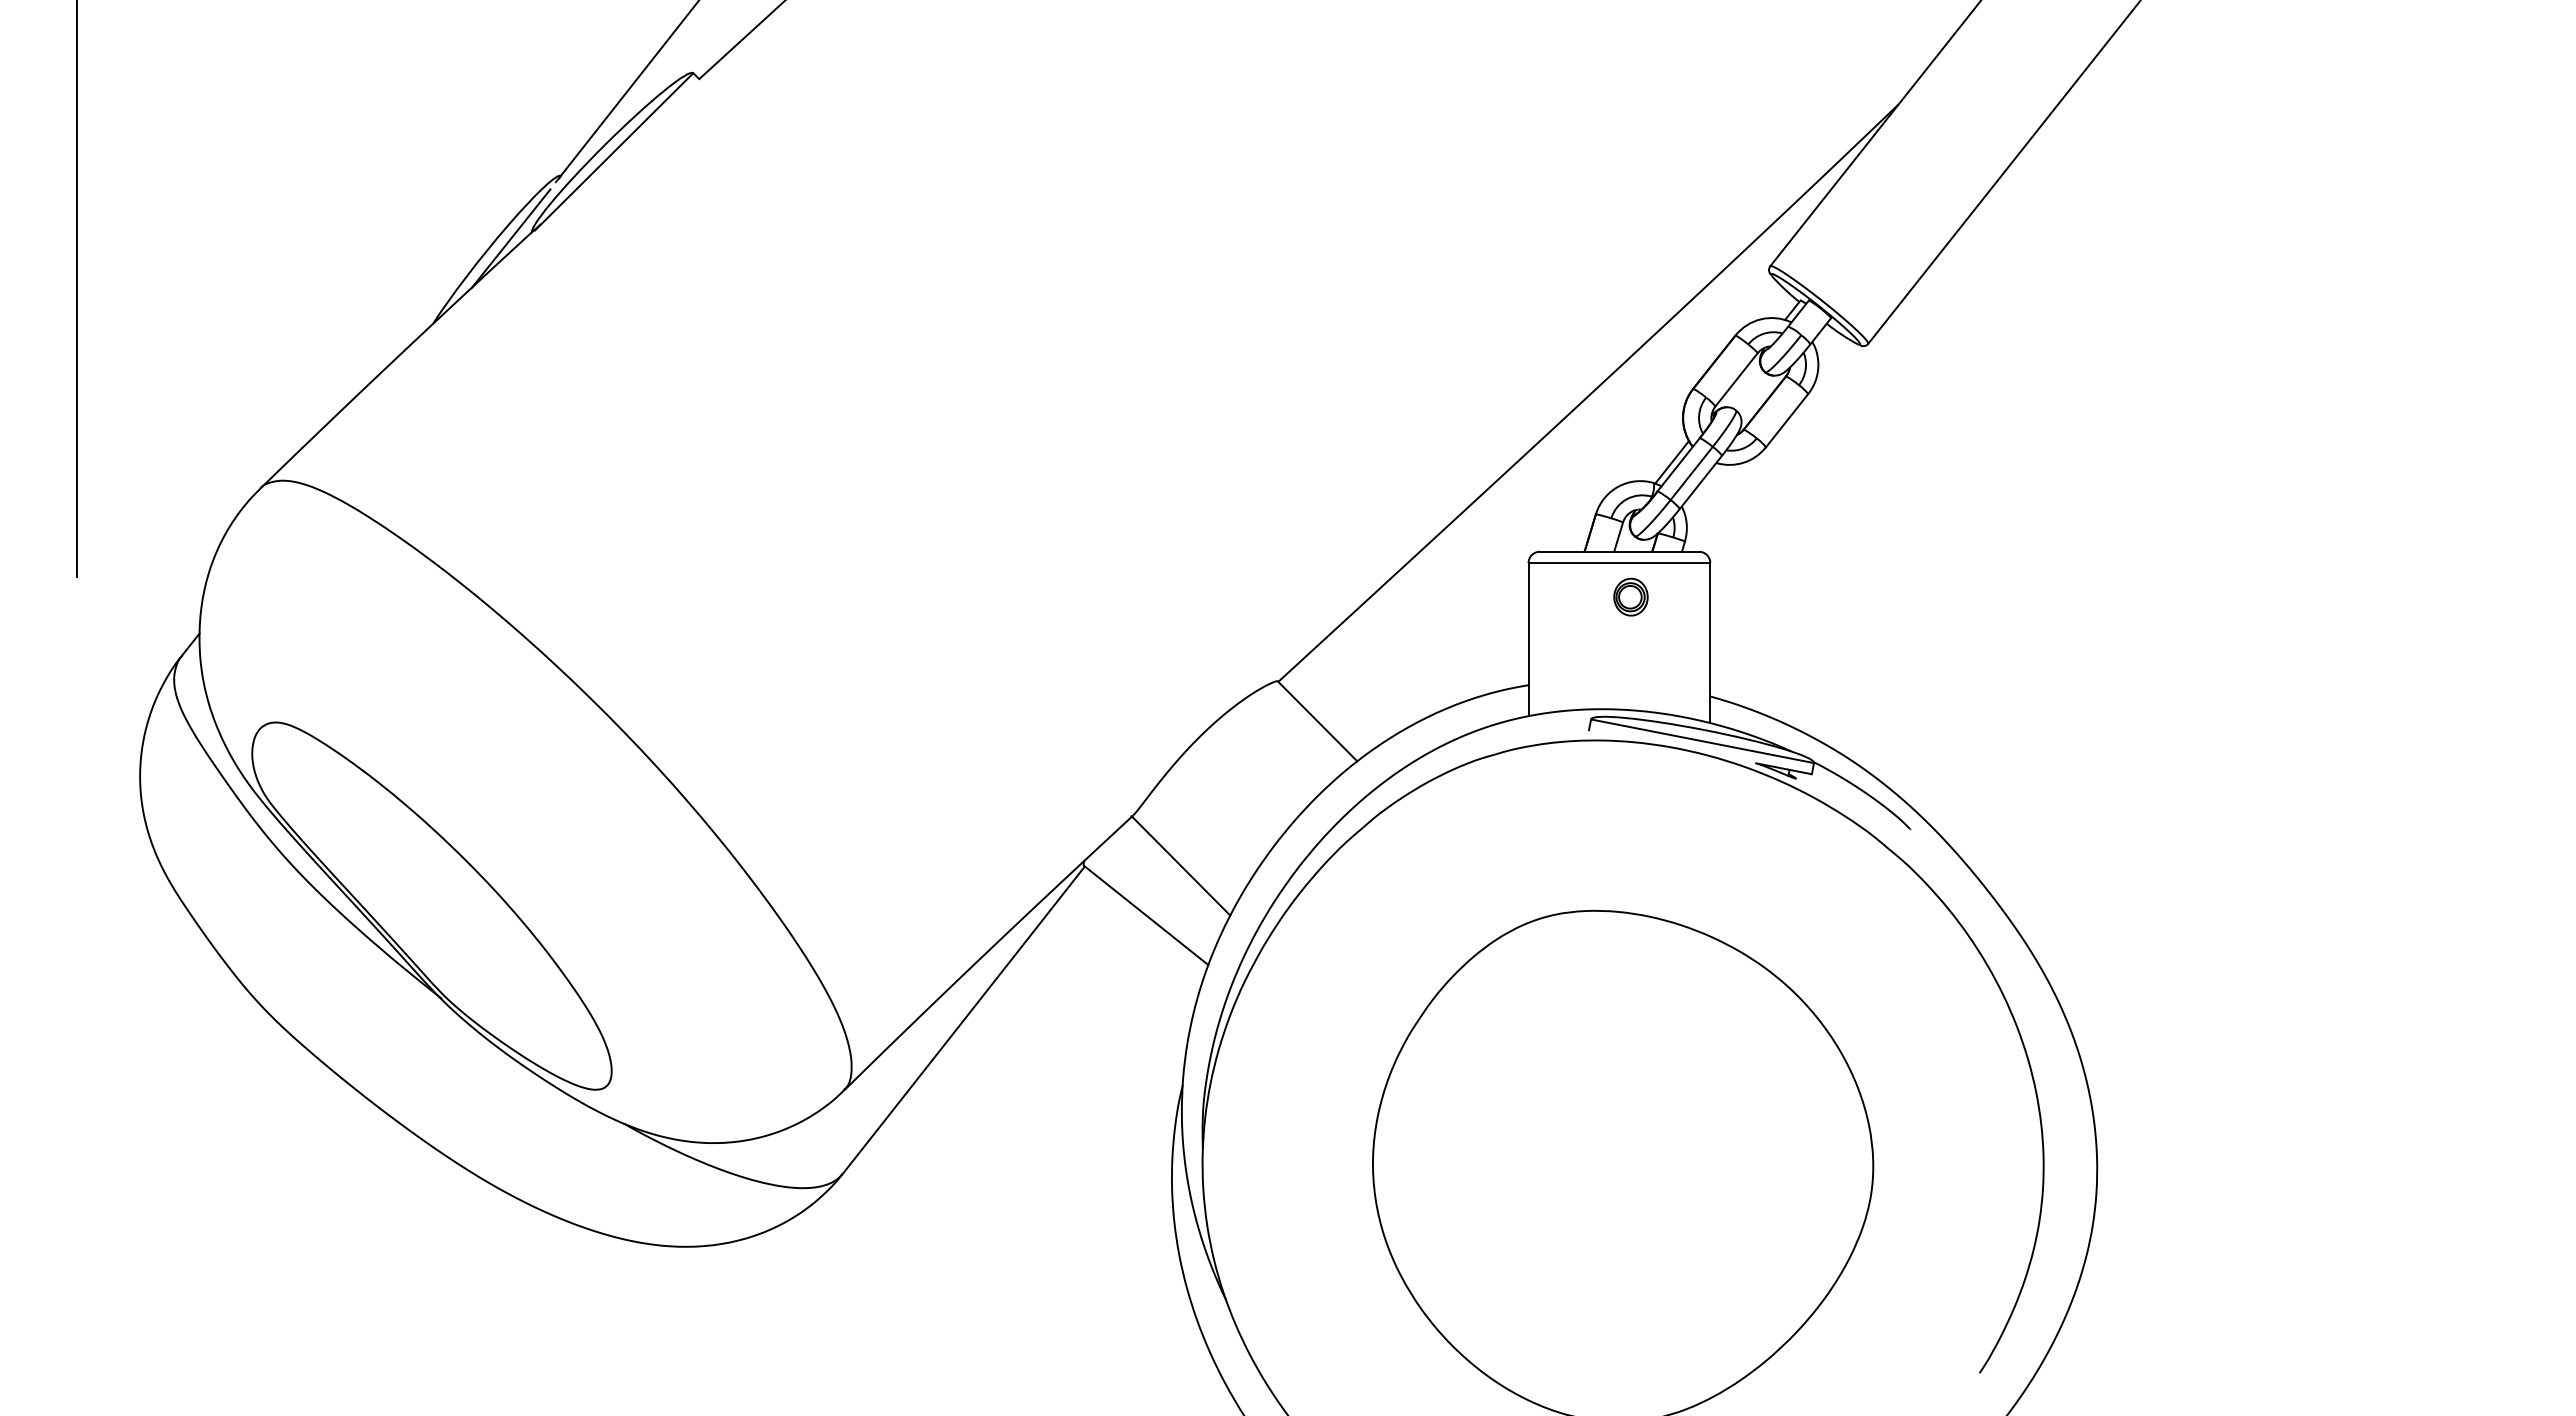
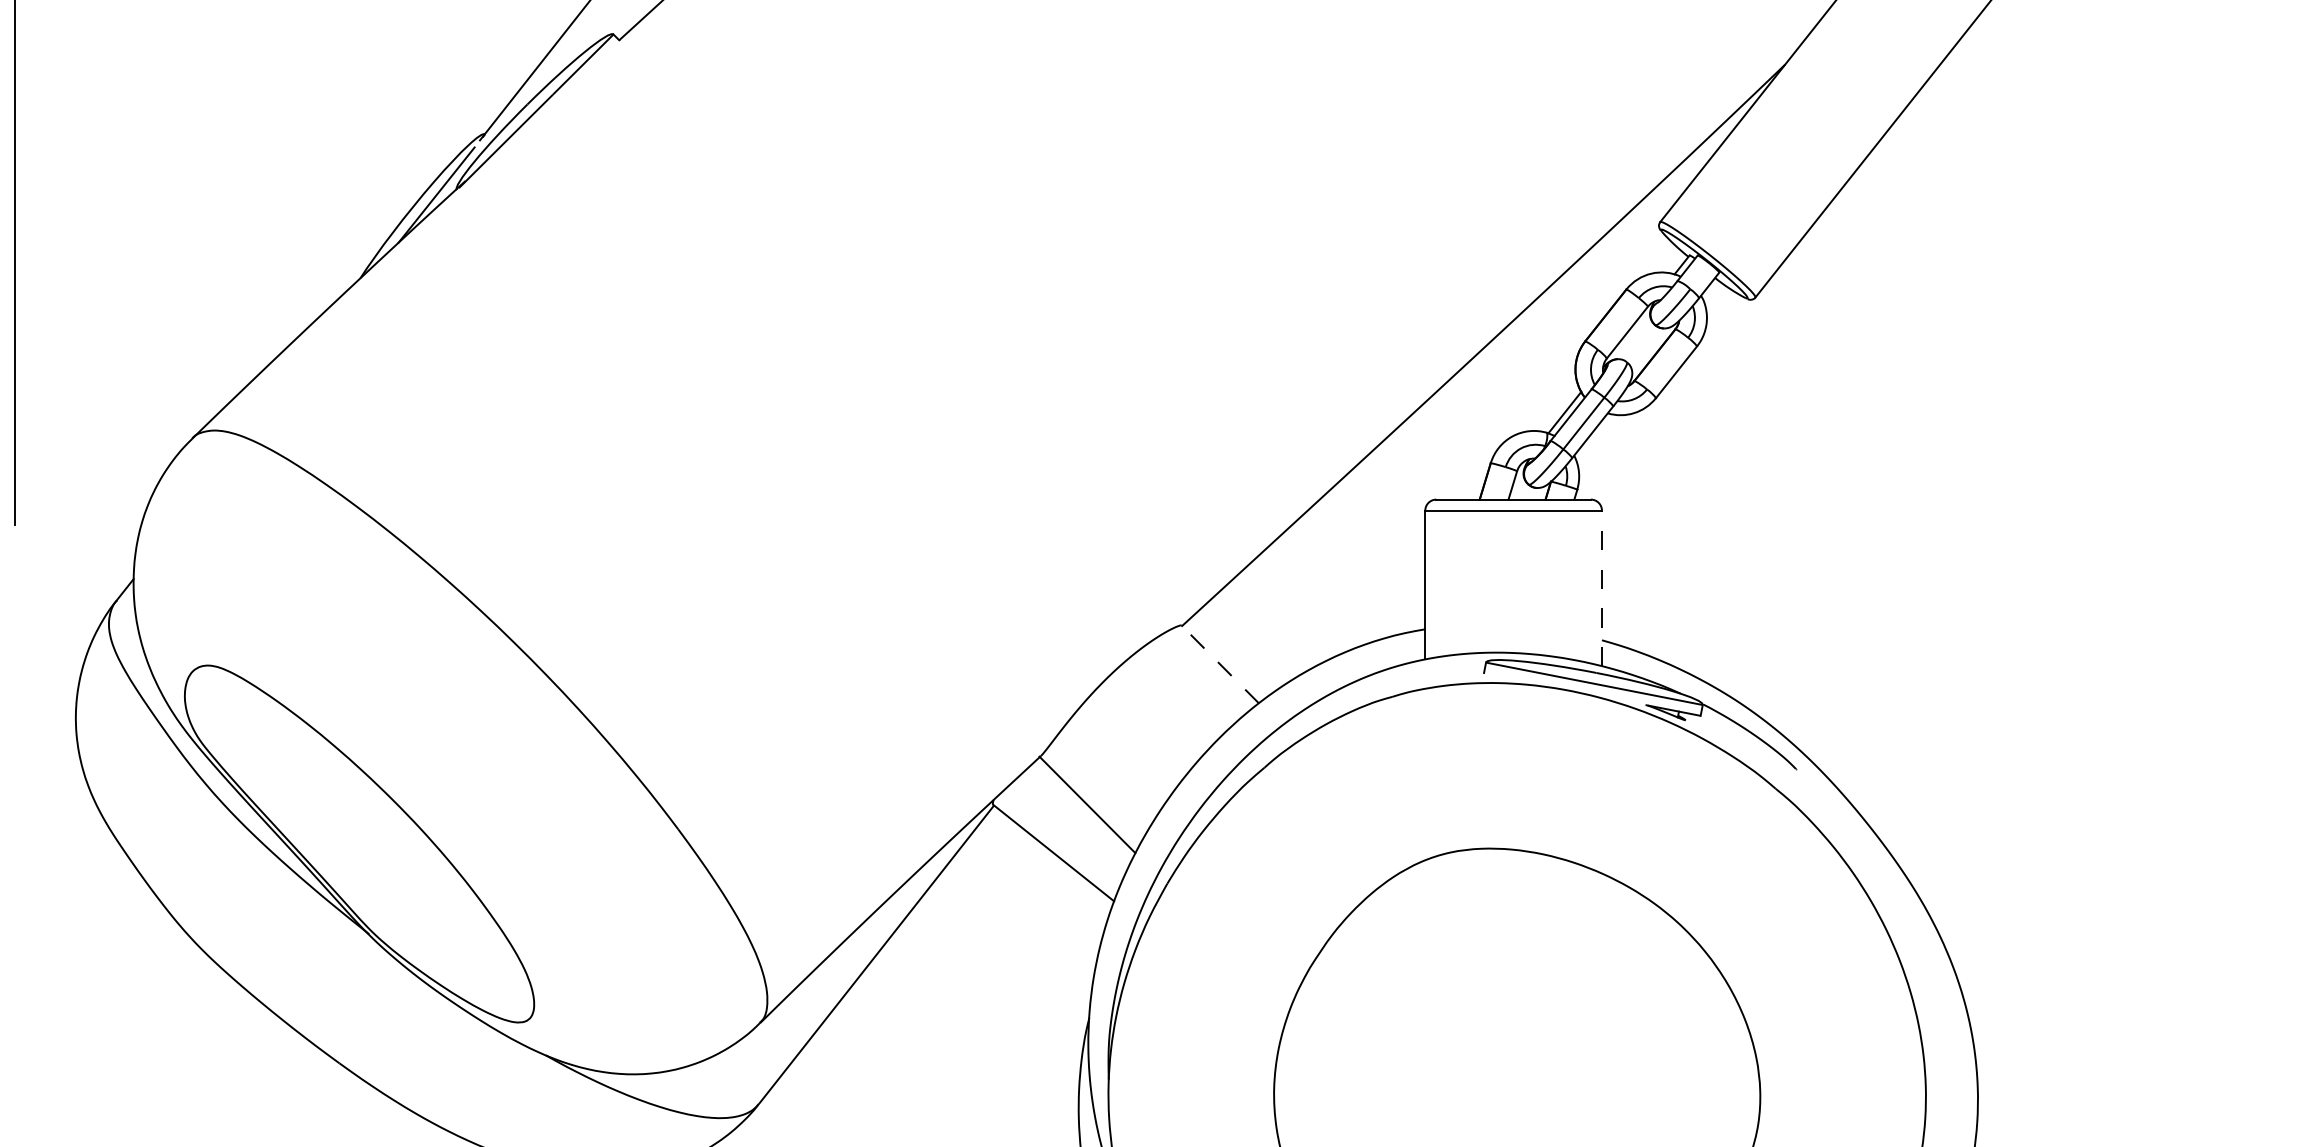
part: (1630, 596) -> (1524, 543), removed
line: (1710, 642) -> (1602, 587), solid -> dashed
line: (1317, 721) -> (1220, 664), solid -> dashed

